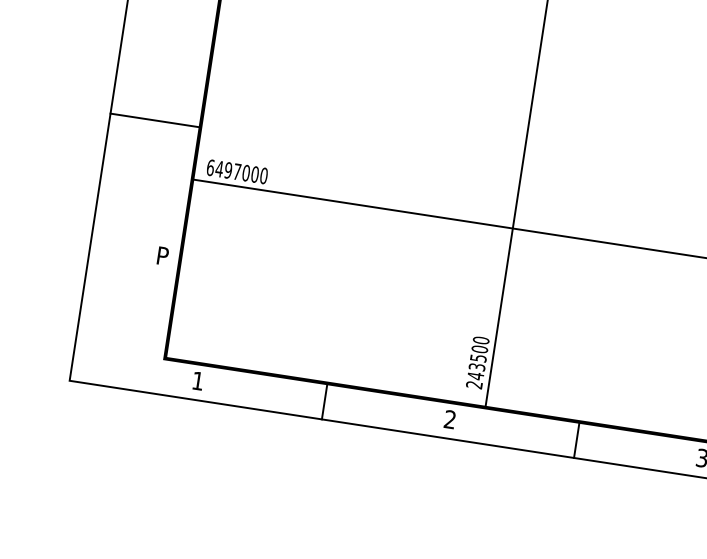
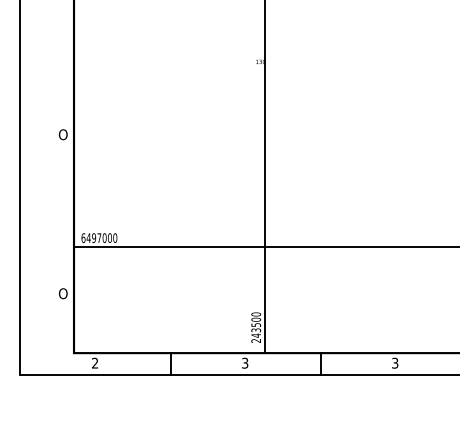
line: (155, 120) -> (47, 215), removed
text: (161, 255) -> (62, 293), P -> O
text: (197, 379) -> (94, 362), 1 -> 2
text: (450, 420) -> (245, 363), 2 -> 3

